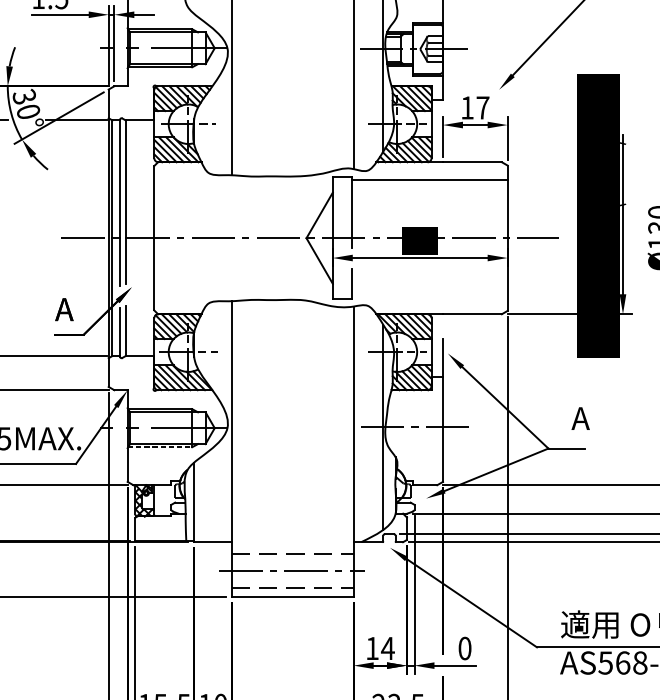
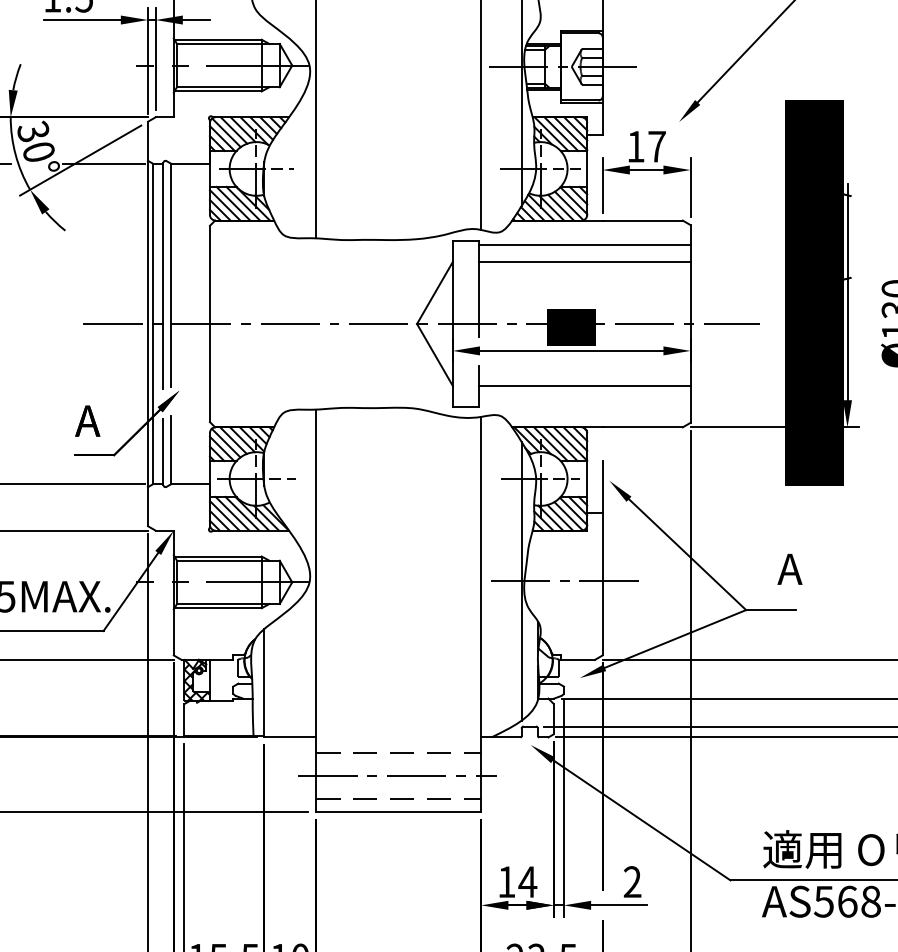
line: (429, 192) -> (584, 261), added
line: (429, 284) -> (584, 386), added
line: (160, 447) -> (218, 608), dashed -> solid
text: (464, 648) -> (632, 882), 0 -> 2

